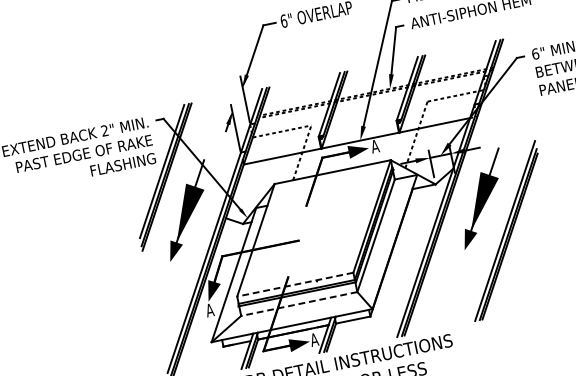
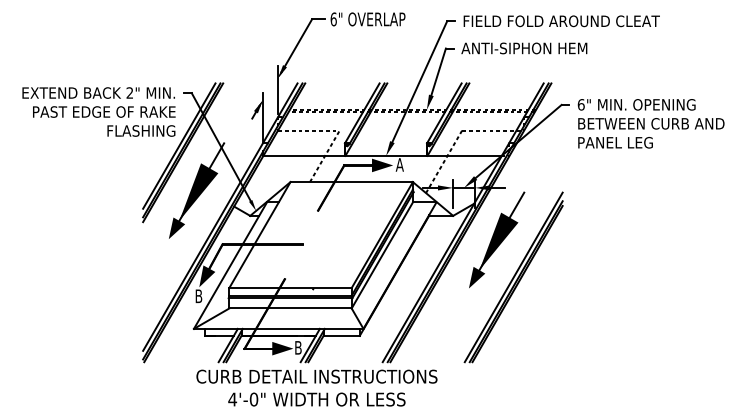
line: (295, 285) -> (290, 288), dashed -> solid
line: (299, 304) -> (290, 308), dashed -> solid
text: (209, 310) -> (198, 296), A -> B
text: (314, 339) -> (298, 347), A -> B

